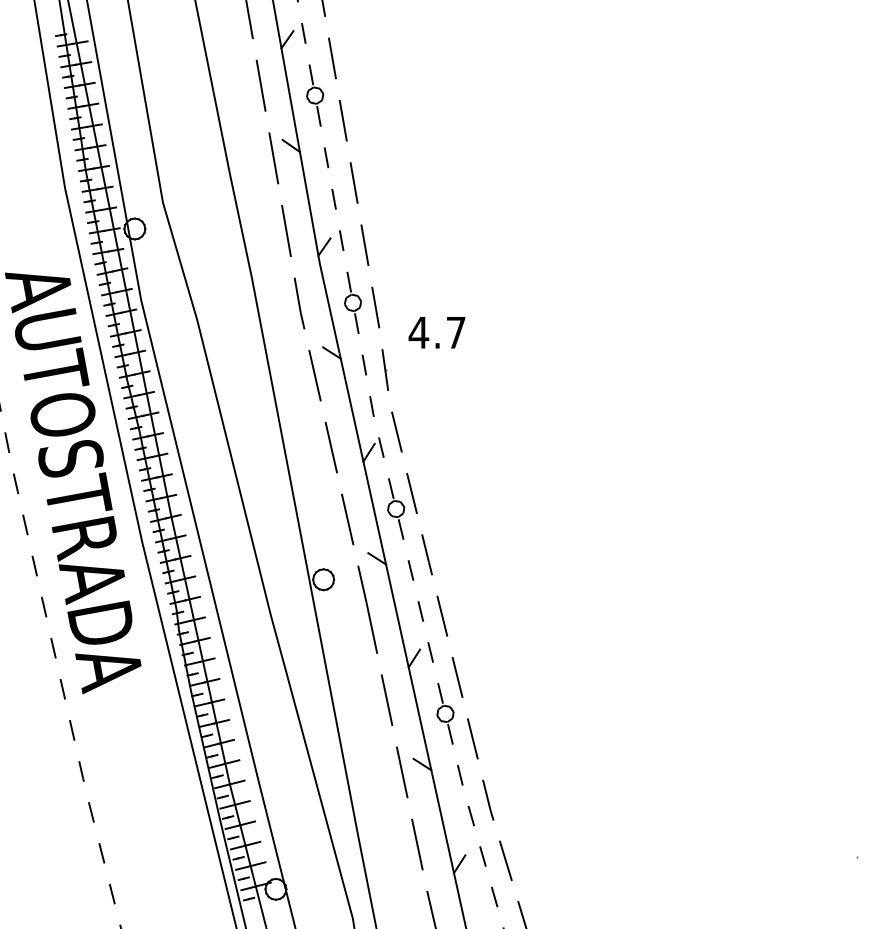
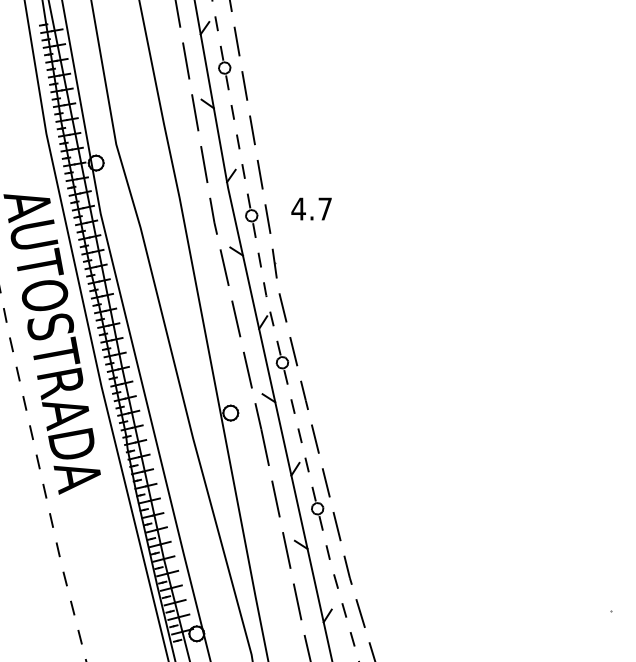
text: (436, 331) -> (311, 208), moved

